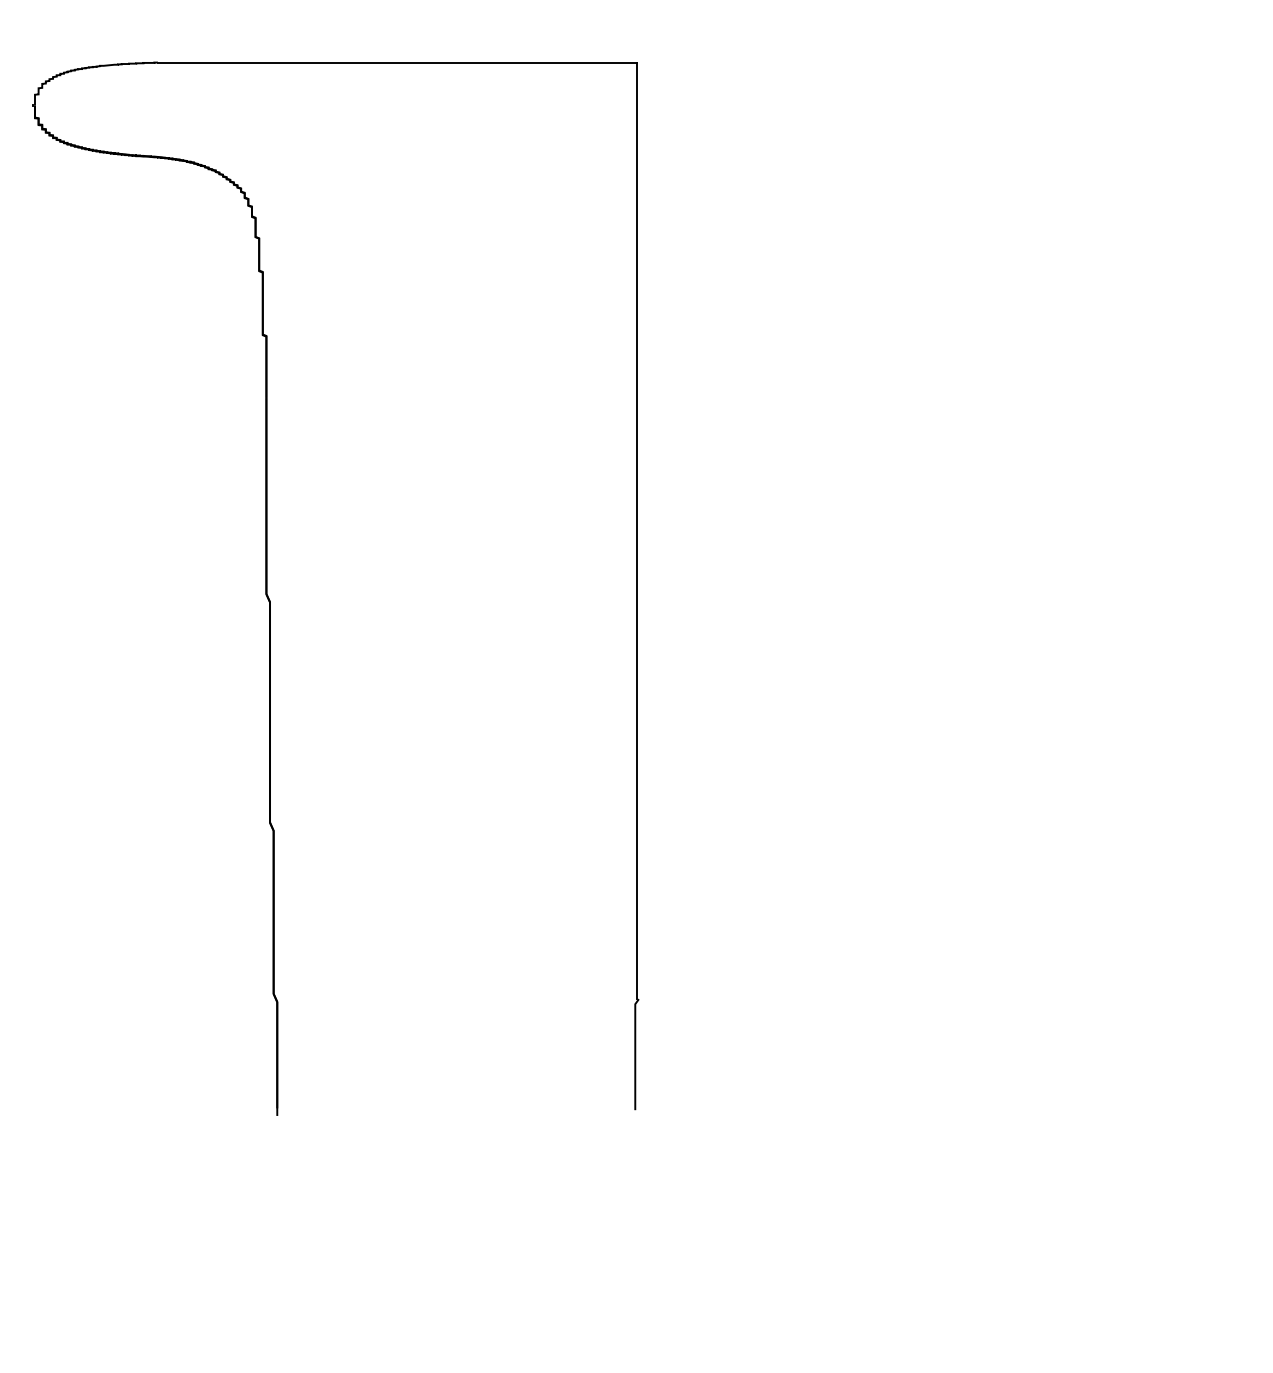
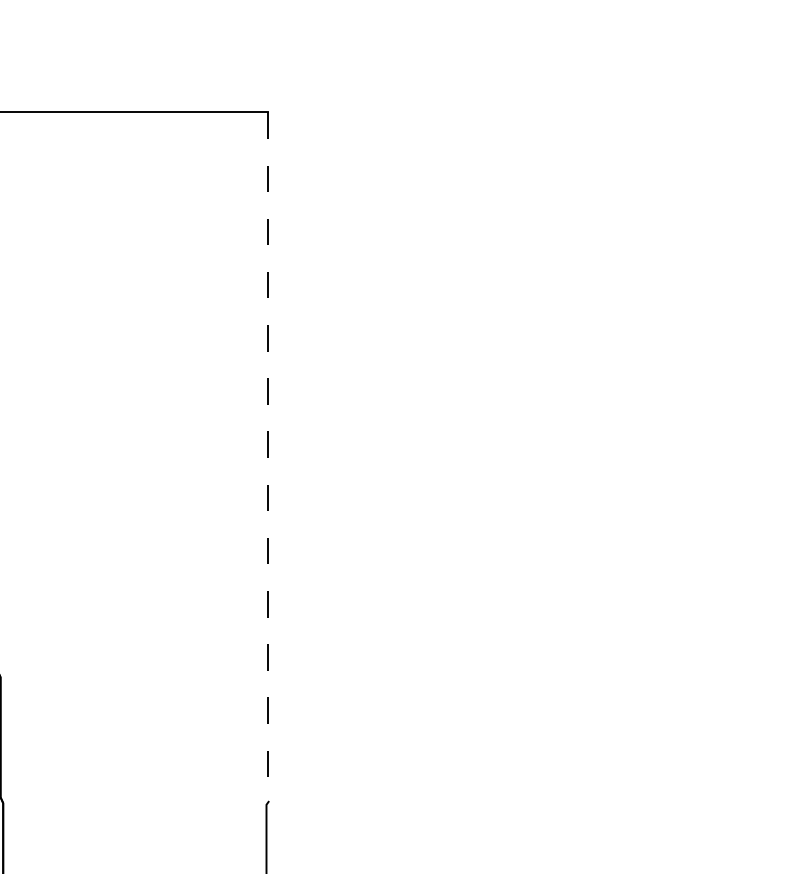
line: (637, 531) -> (268, 457), solid -> dashed

